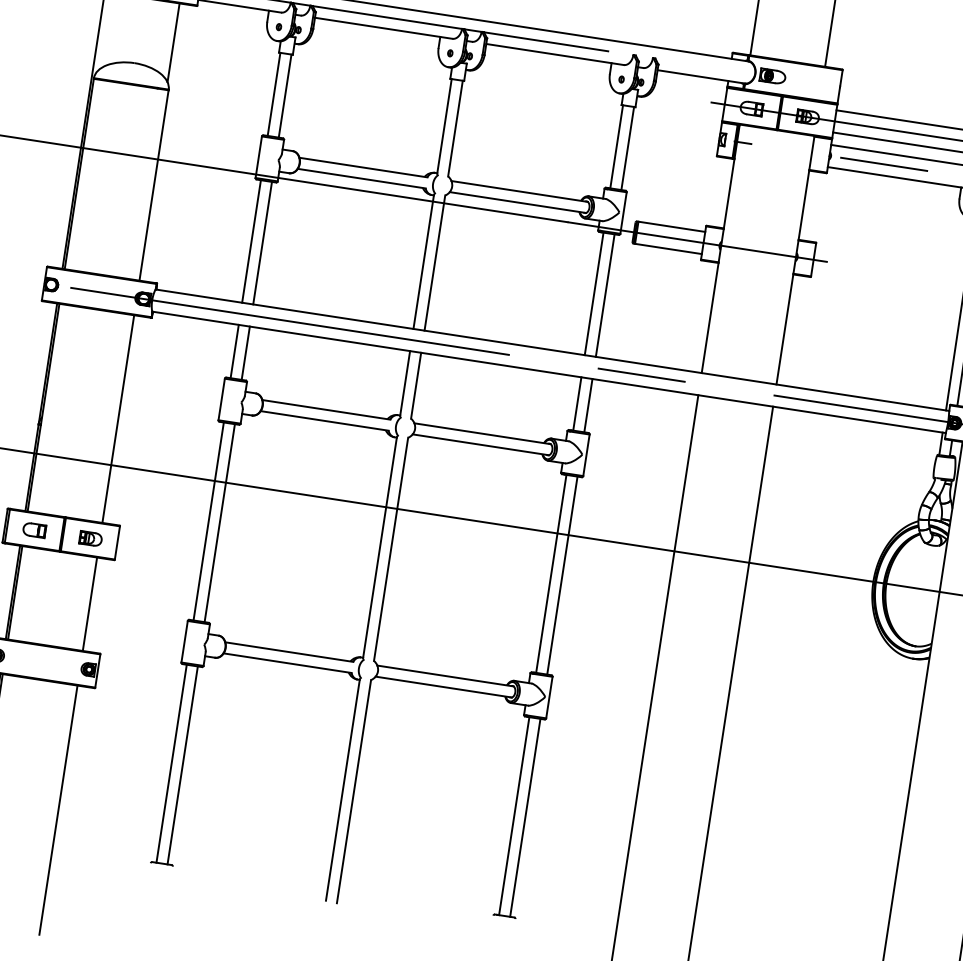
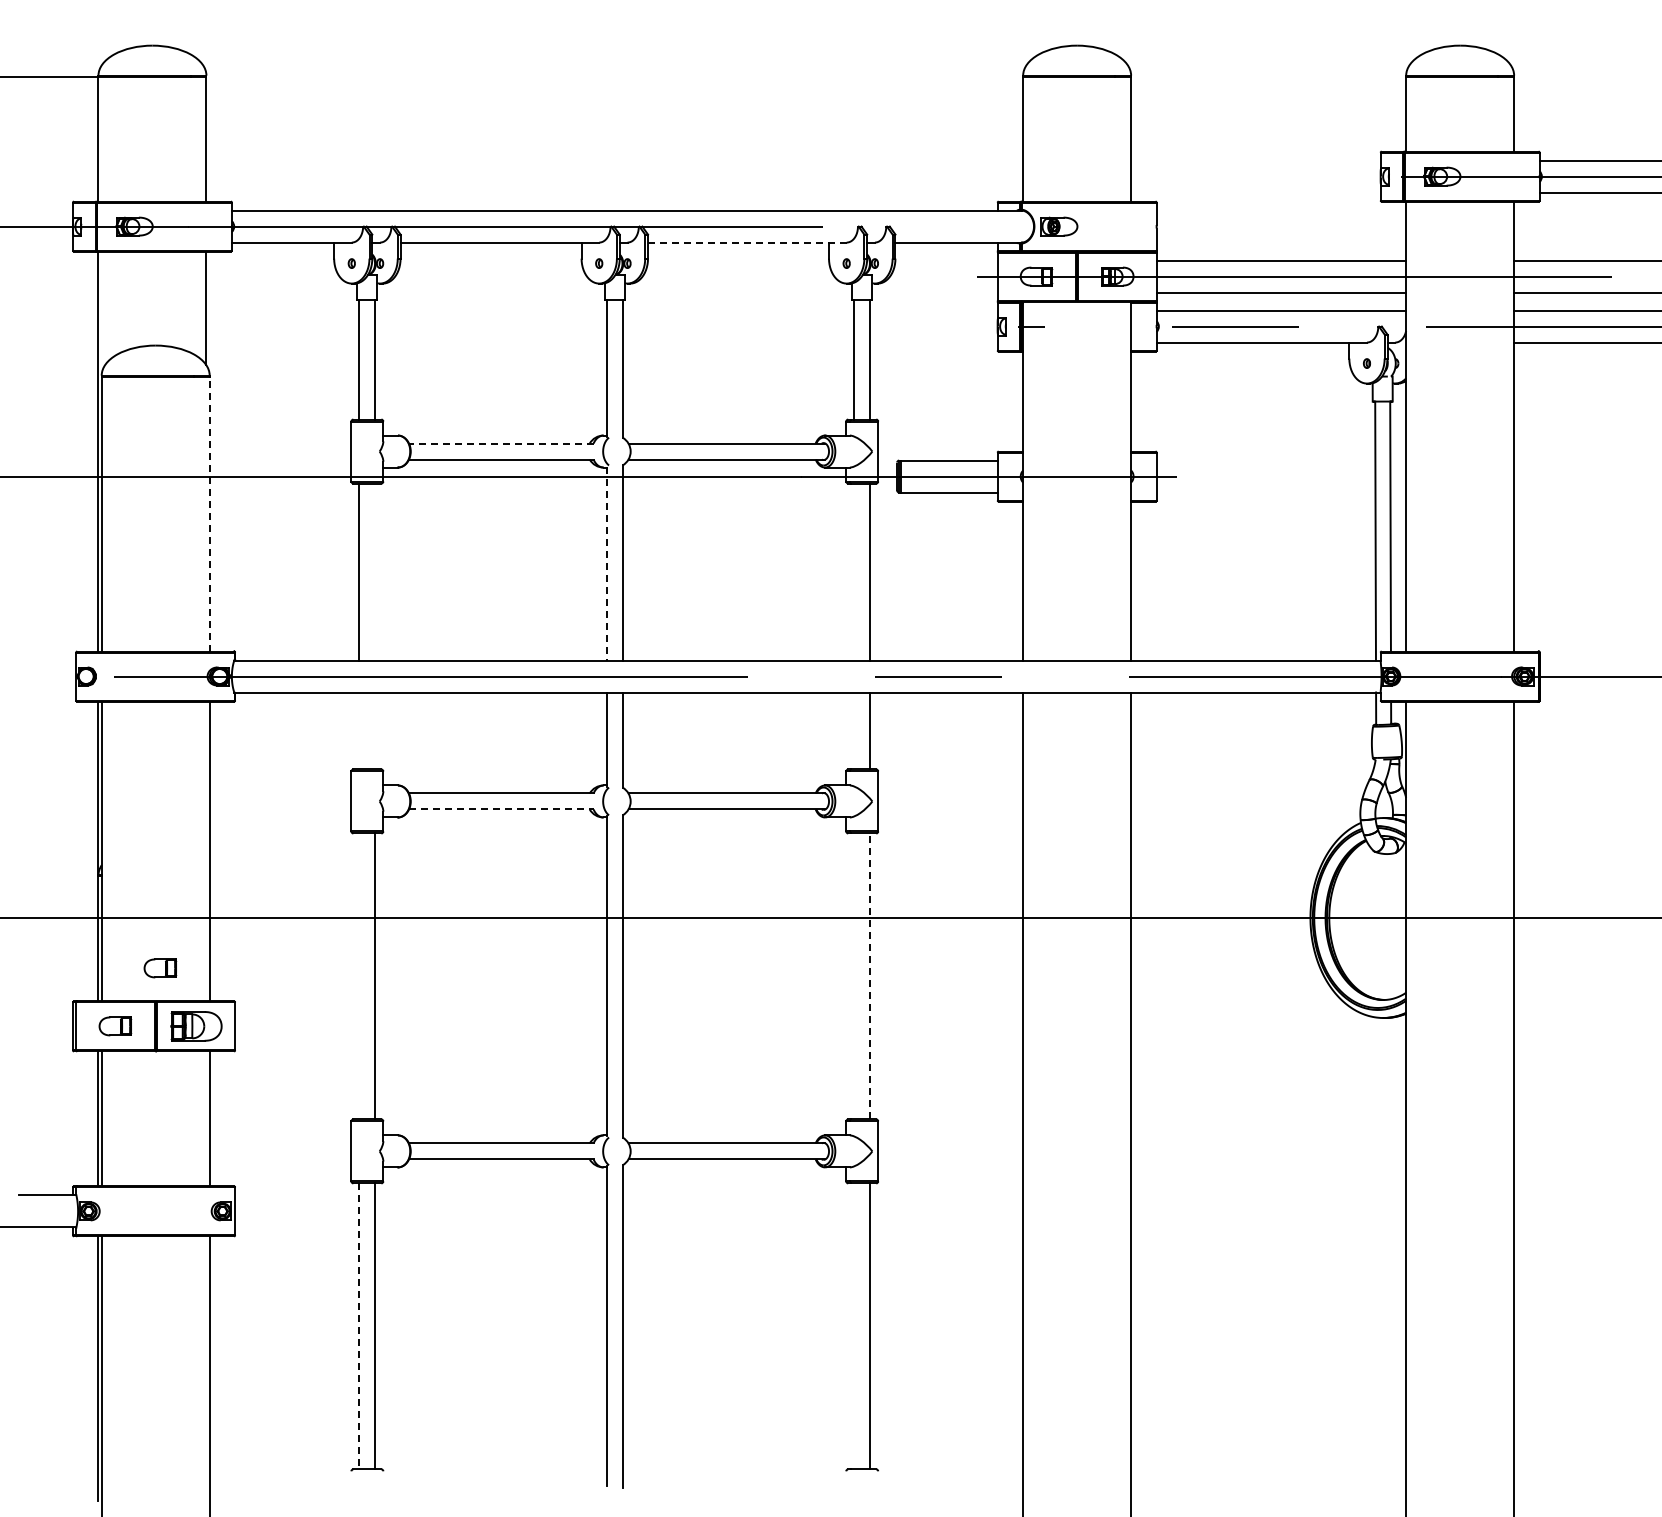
line: (555, 54) -> (747, 242), solid -> dashed
line: (362, 167) -> (500, 443), solid -> dashed
line: (153, 185) -> (209, 513), solid -> dashed
line: (262, 242) -> (375, 571), removed
line: (423, 261) -> (606, 563), solid -> dashed
line: (594, 293) -> (854, 571), removed
line: (234, 351) -> (359, 730), removed
line: (245, 352) -> (375, 730), removed
line: (577, 403) -> (854, 730), removed
line: (324, 420) -> (501, 809), solid -> dashed
part: (71, 494) -> (160, 968), added
line: (208, 521) -> (359, 976), removed
part: (90, 538) -> (196, 1026), size x1.6
line: (551, 573) -> (854, 976), removed
line: (562, 575) -> (870, 976), solid -> dashed
line: (171, 763) -> (359, 1326), solid -> dashed
line: (514, 816) -> (854, 1326), removed

